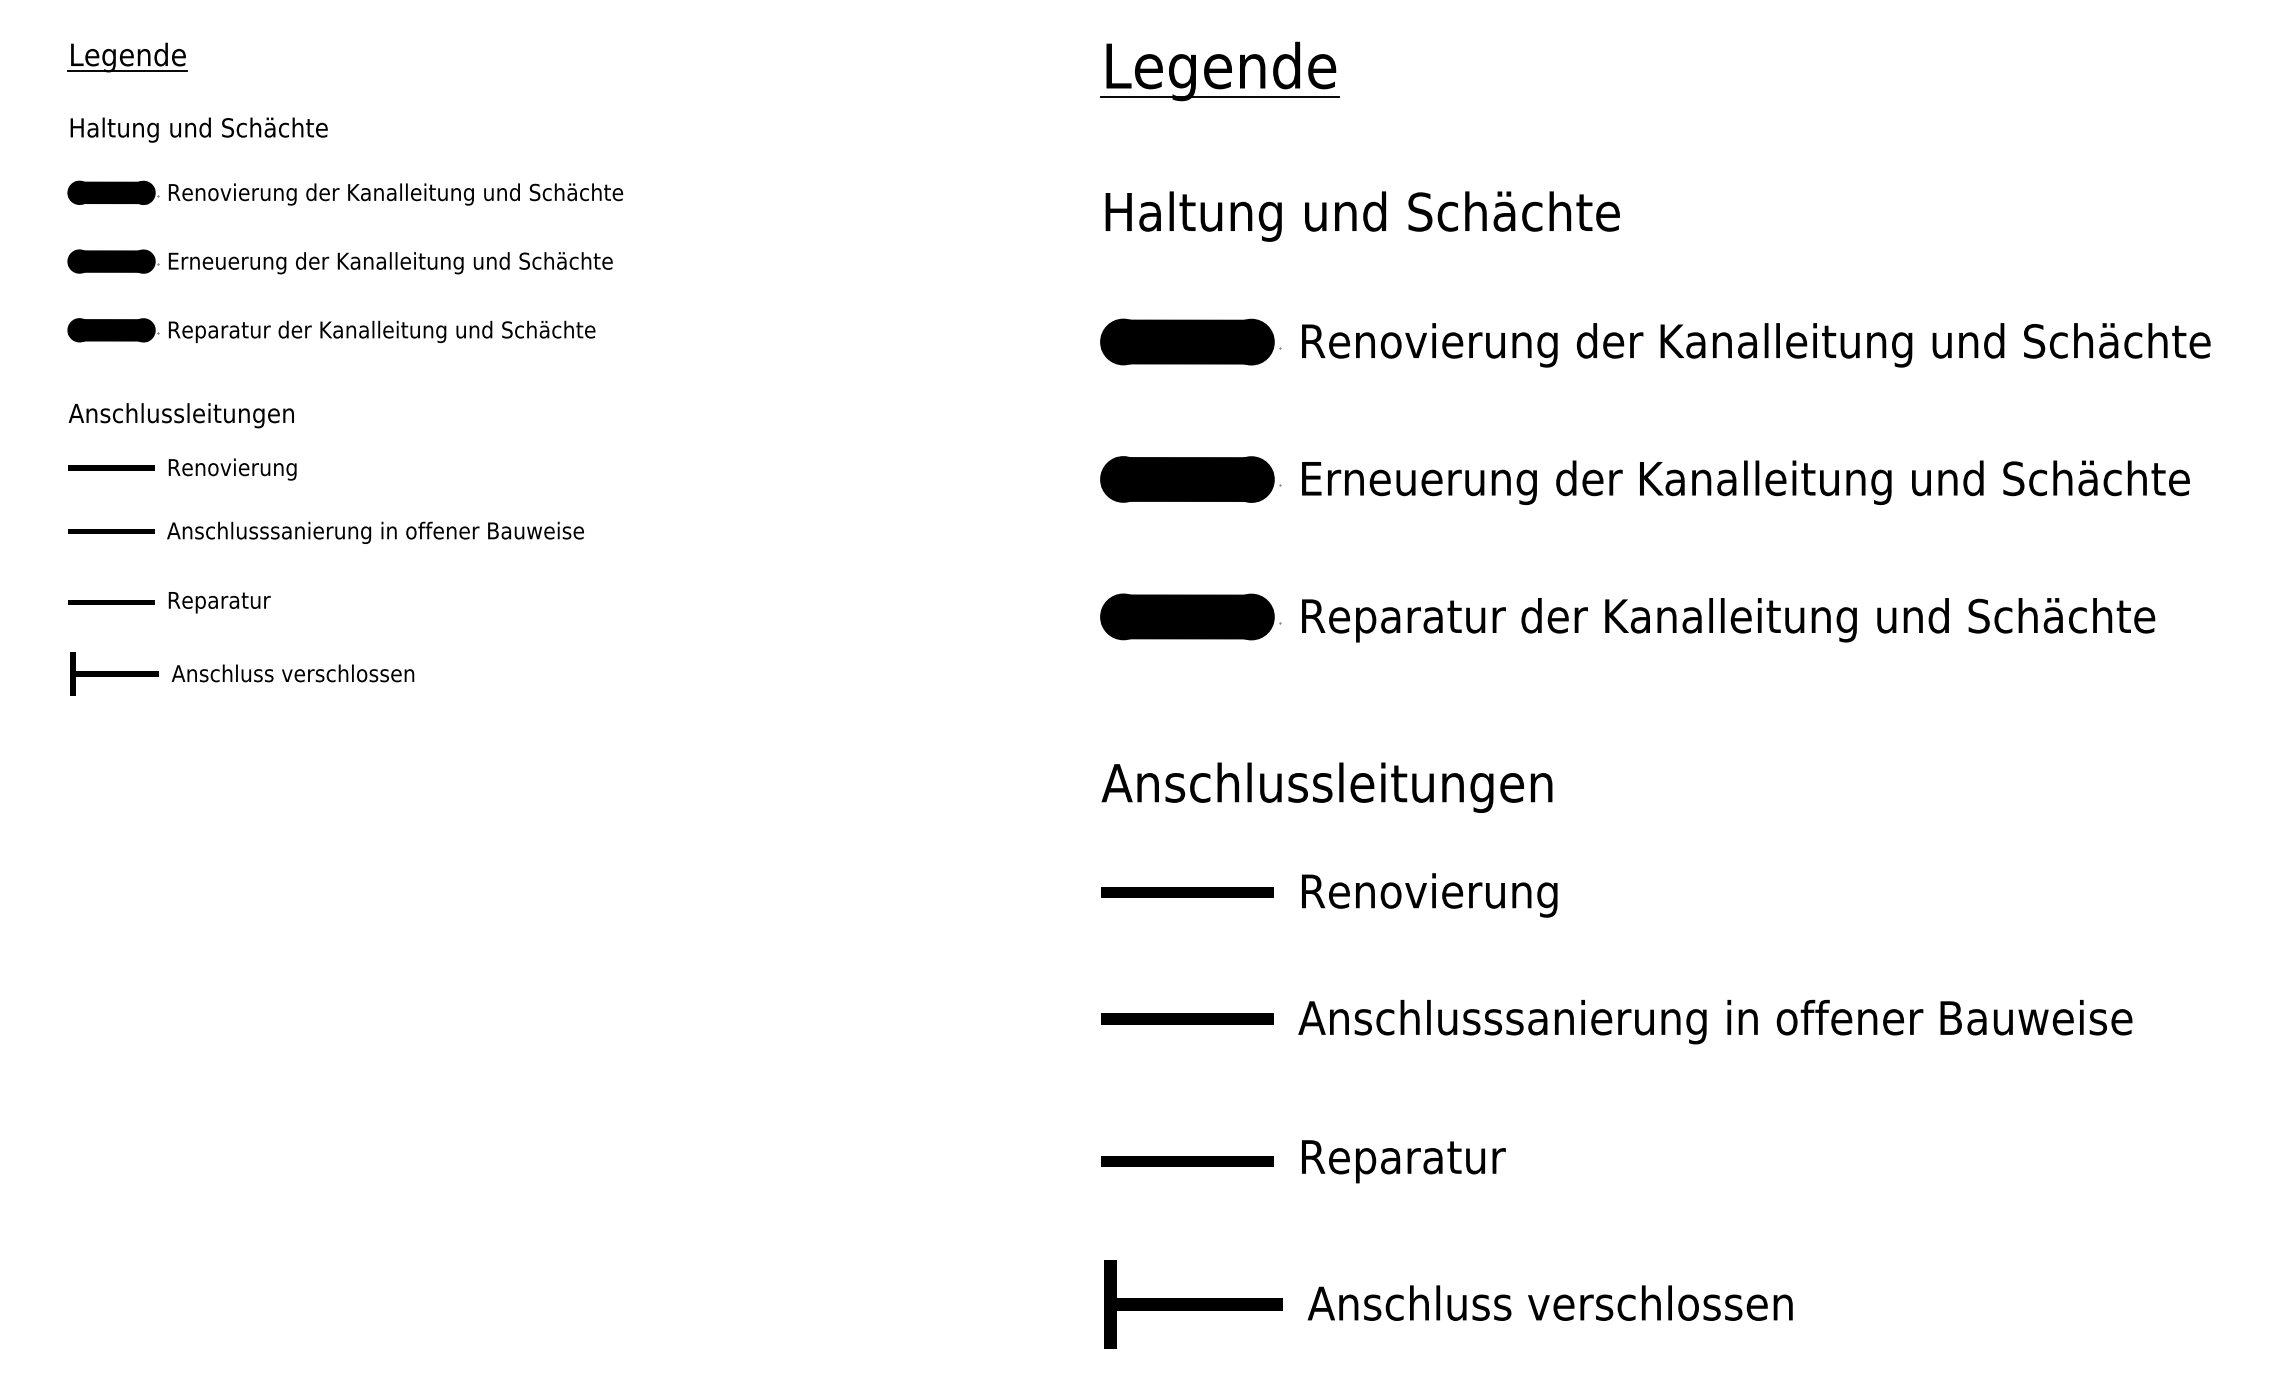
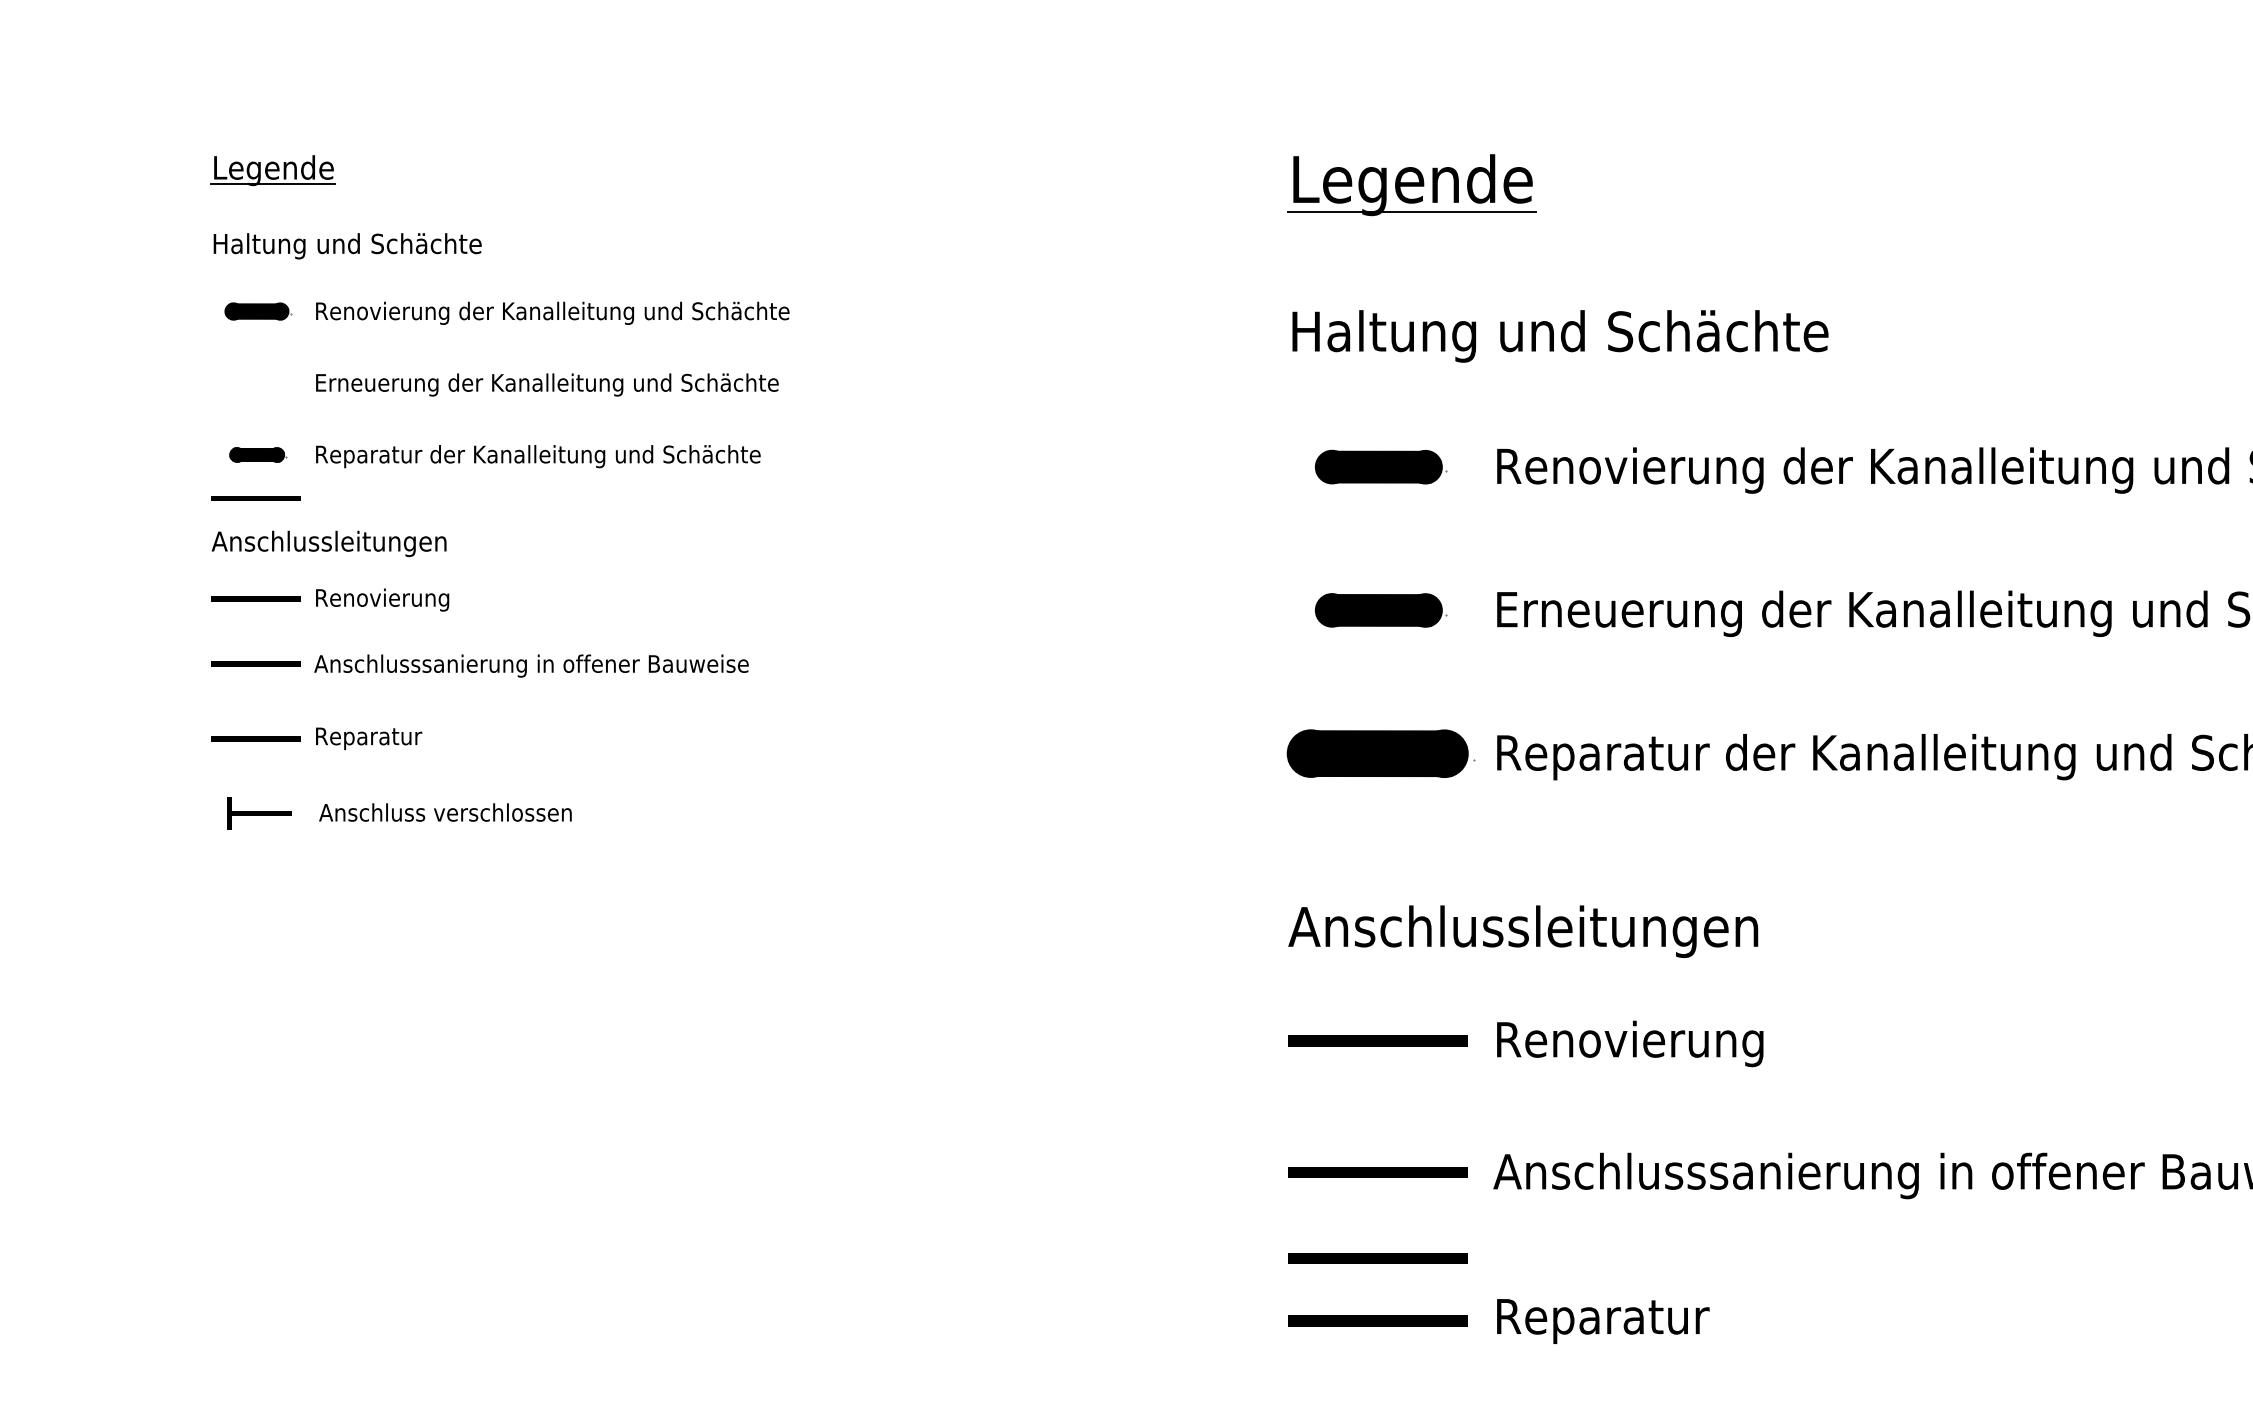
part: (113, 192) -> (258, 311), size x0.7
part: (113, 261) -> (258, 383), removed
part: (113, 330) -> (258, 455), size x0.6
part: (1190, 341) -> (1380, 466), size x0.7
line: (111, 371) -> (256, 497), added
part: (1190, 479) -> (1380, 610), size x0.7
part: (114, 673) -> (259, 812), size x0.7
line: (1187, 1101) -> (1377, 1258), added

